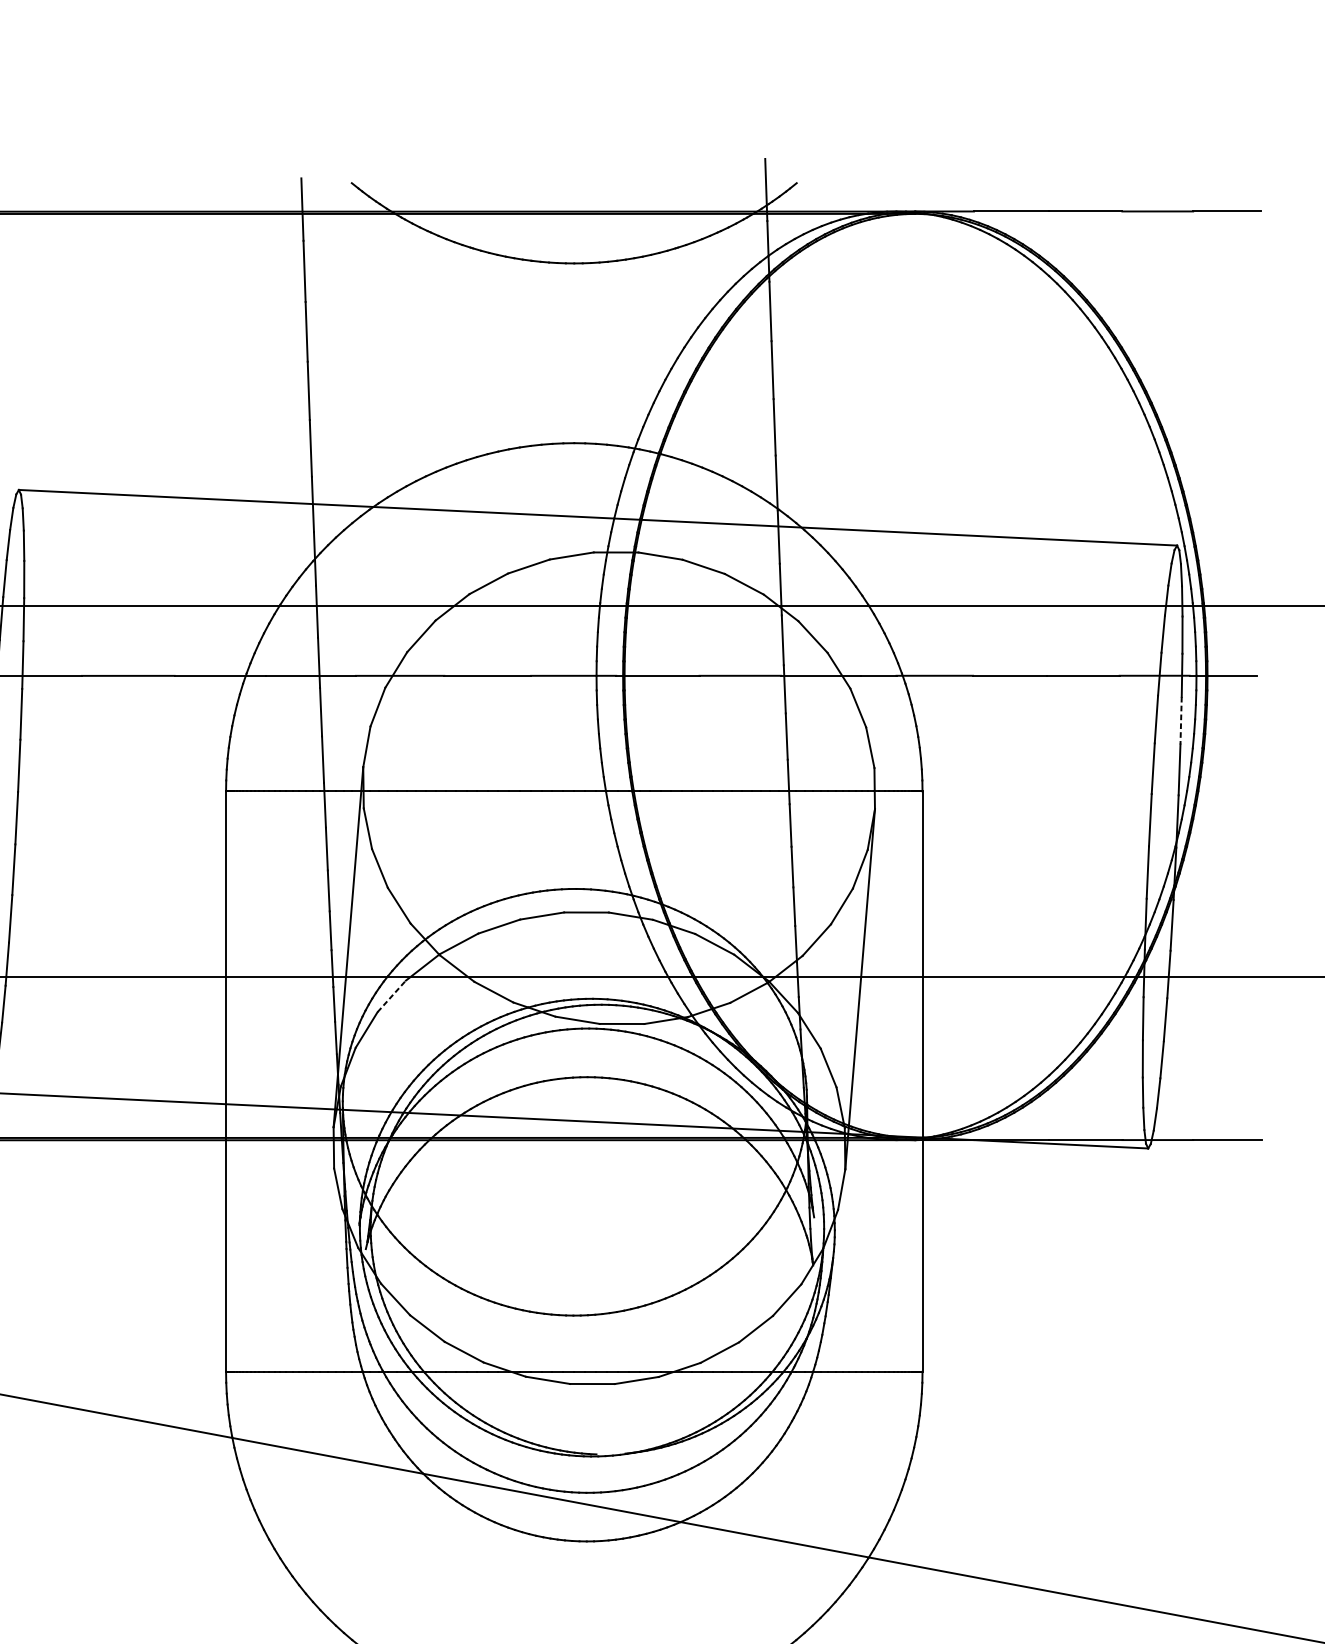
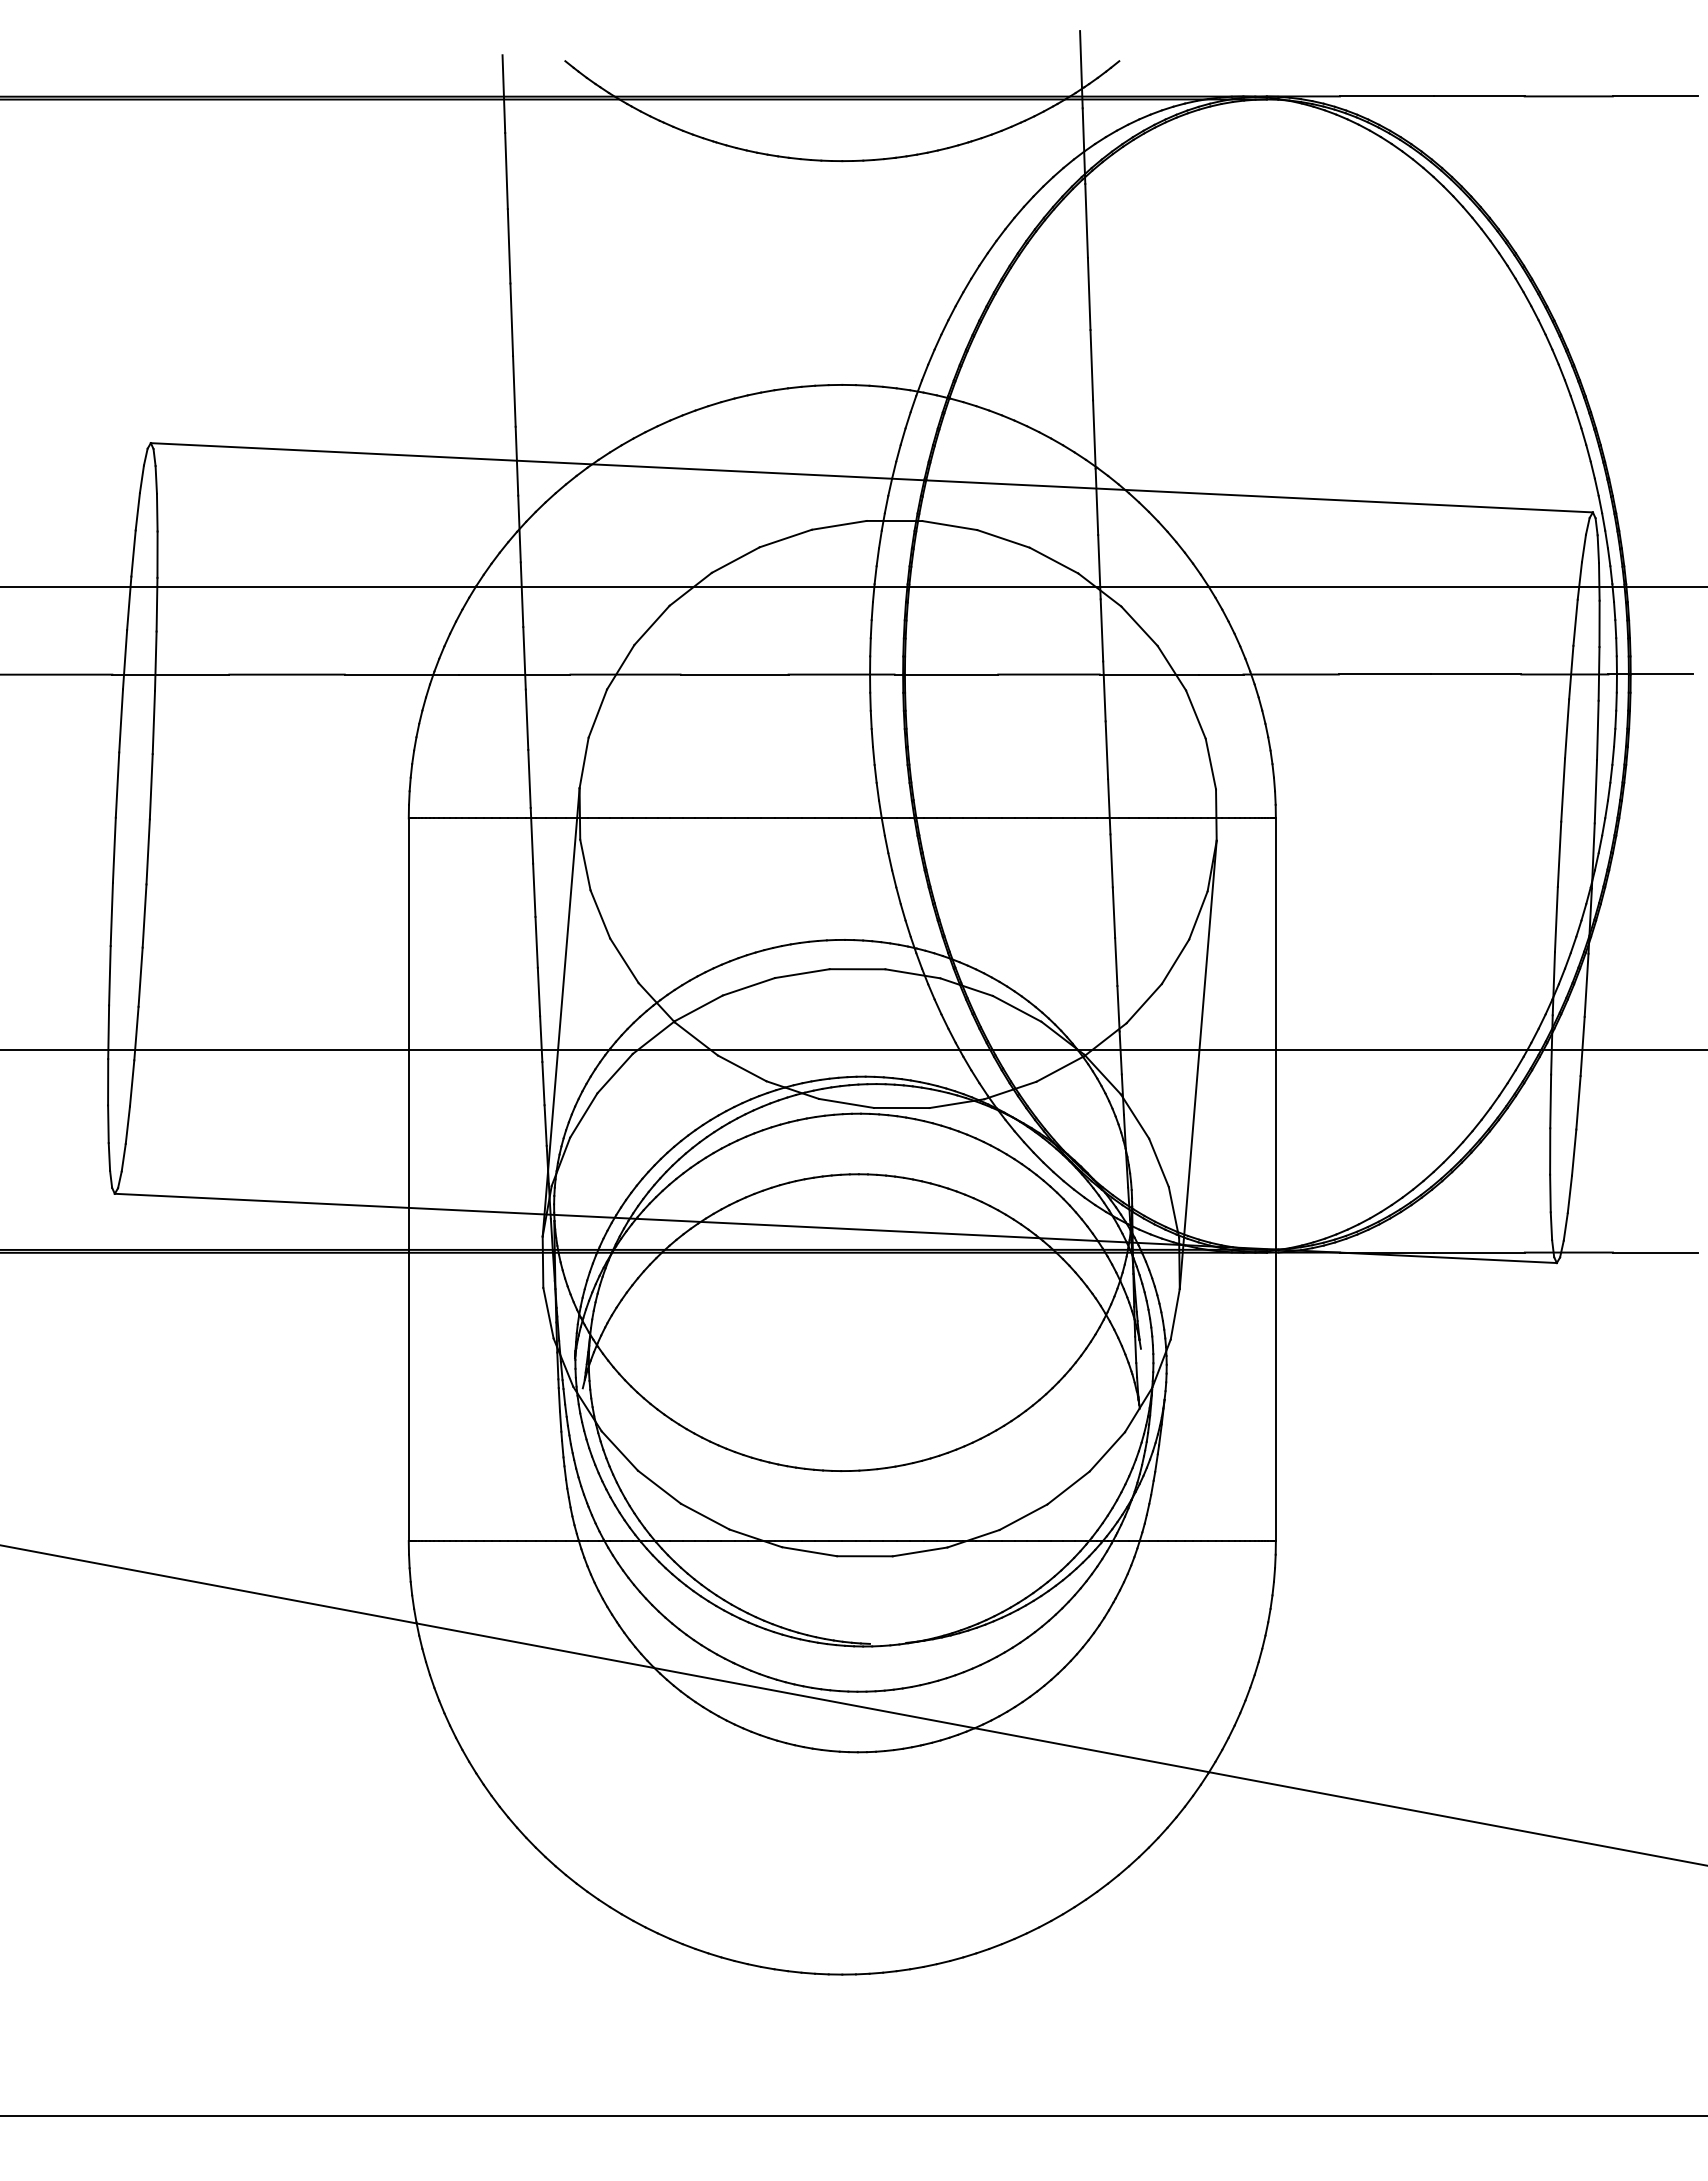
line: (1180, 720) -> (1597, 730), dashed -> solid
line: (392, 996) -> (615, 1073), dashed -> solid

